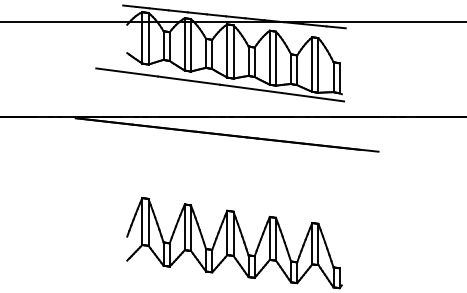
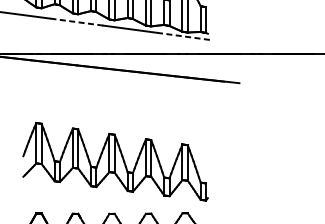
line: (188, 80) -> (76, 21), solid -> dashed
line: (312, 97) -> (182, 36), solid -> dashed

